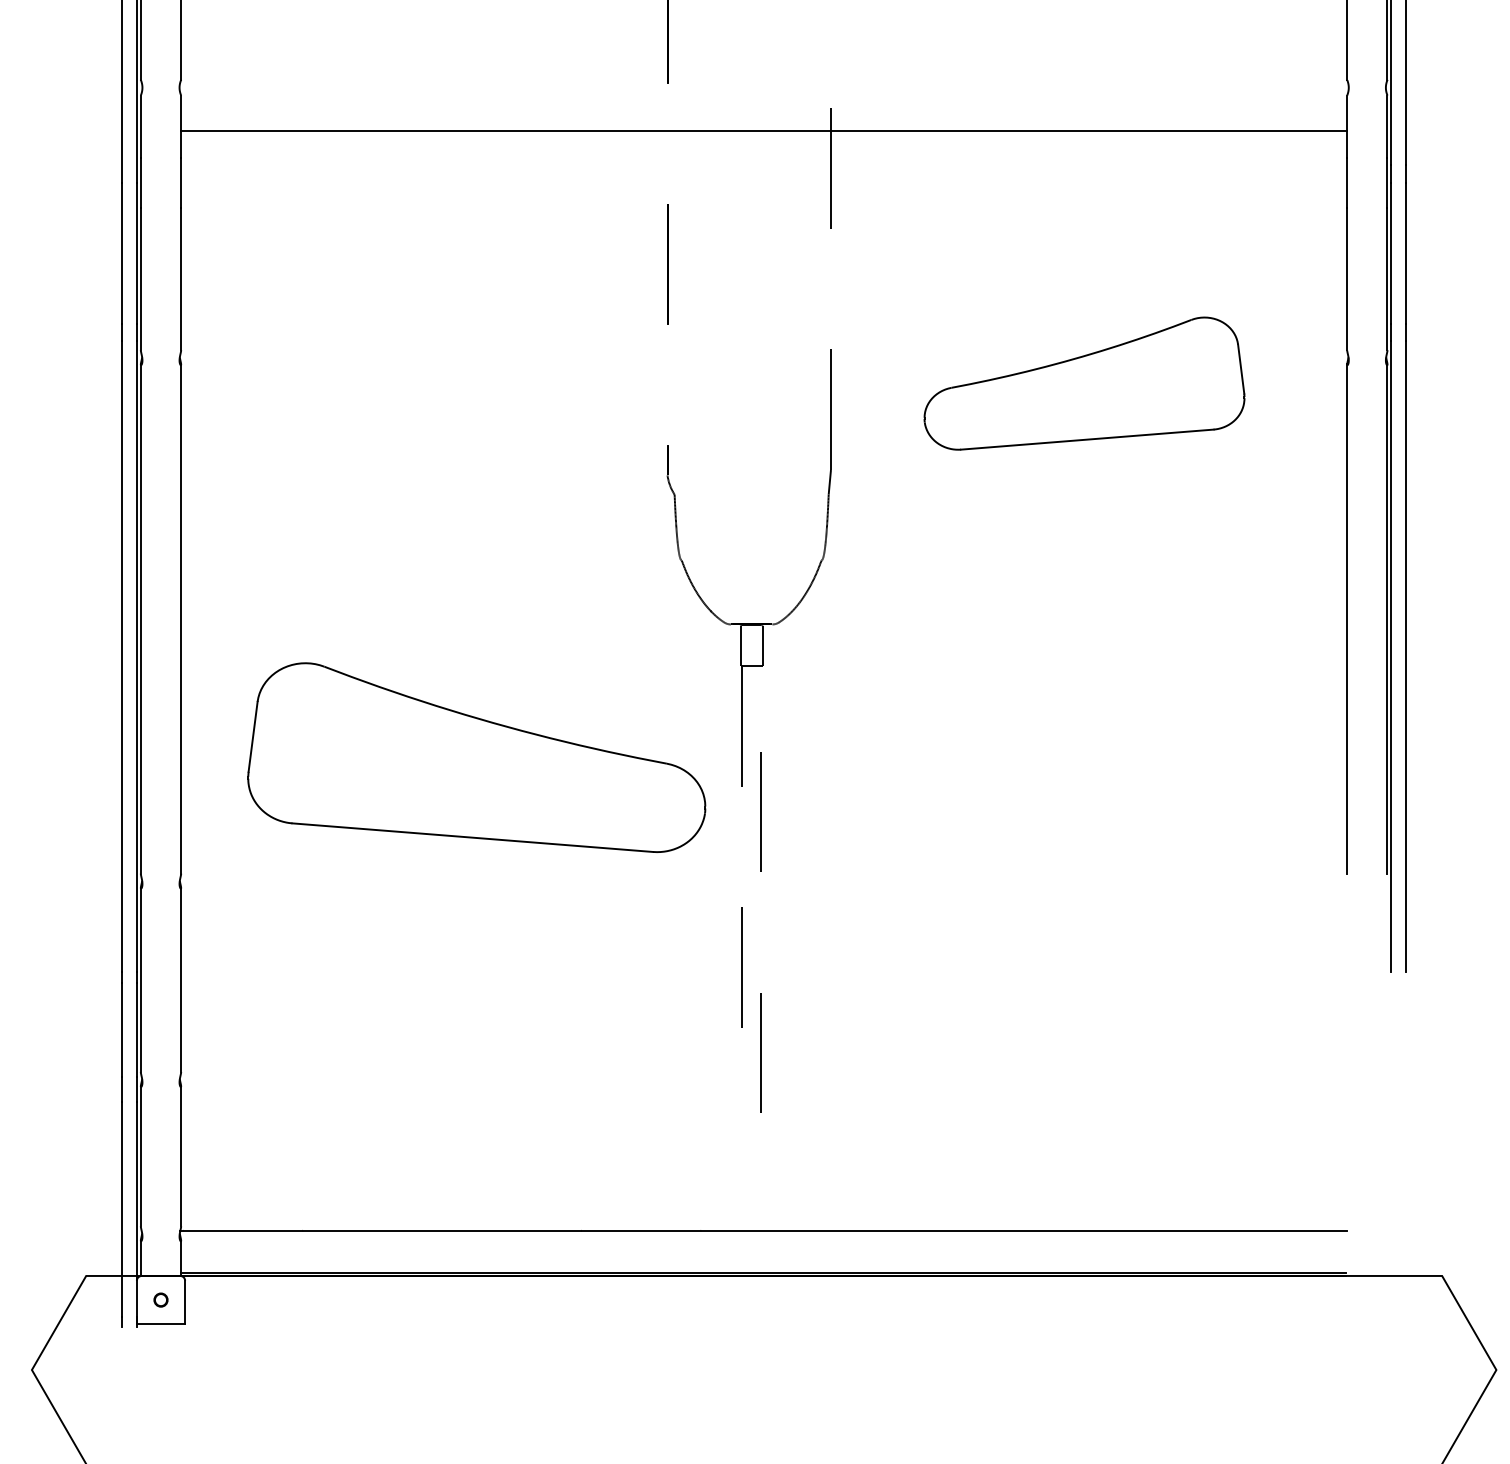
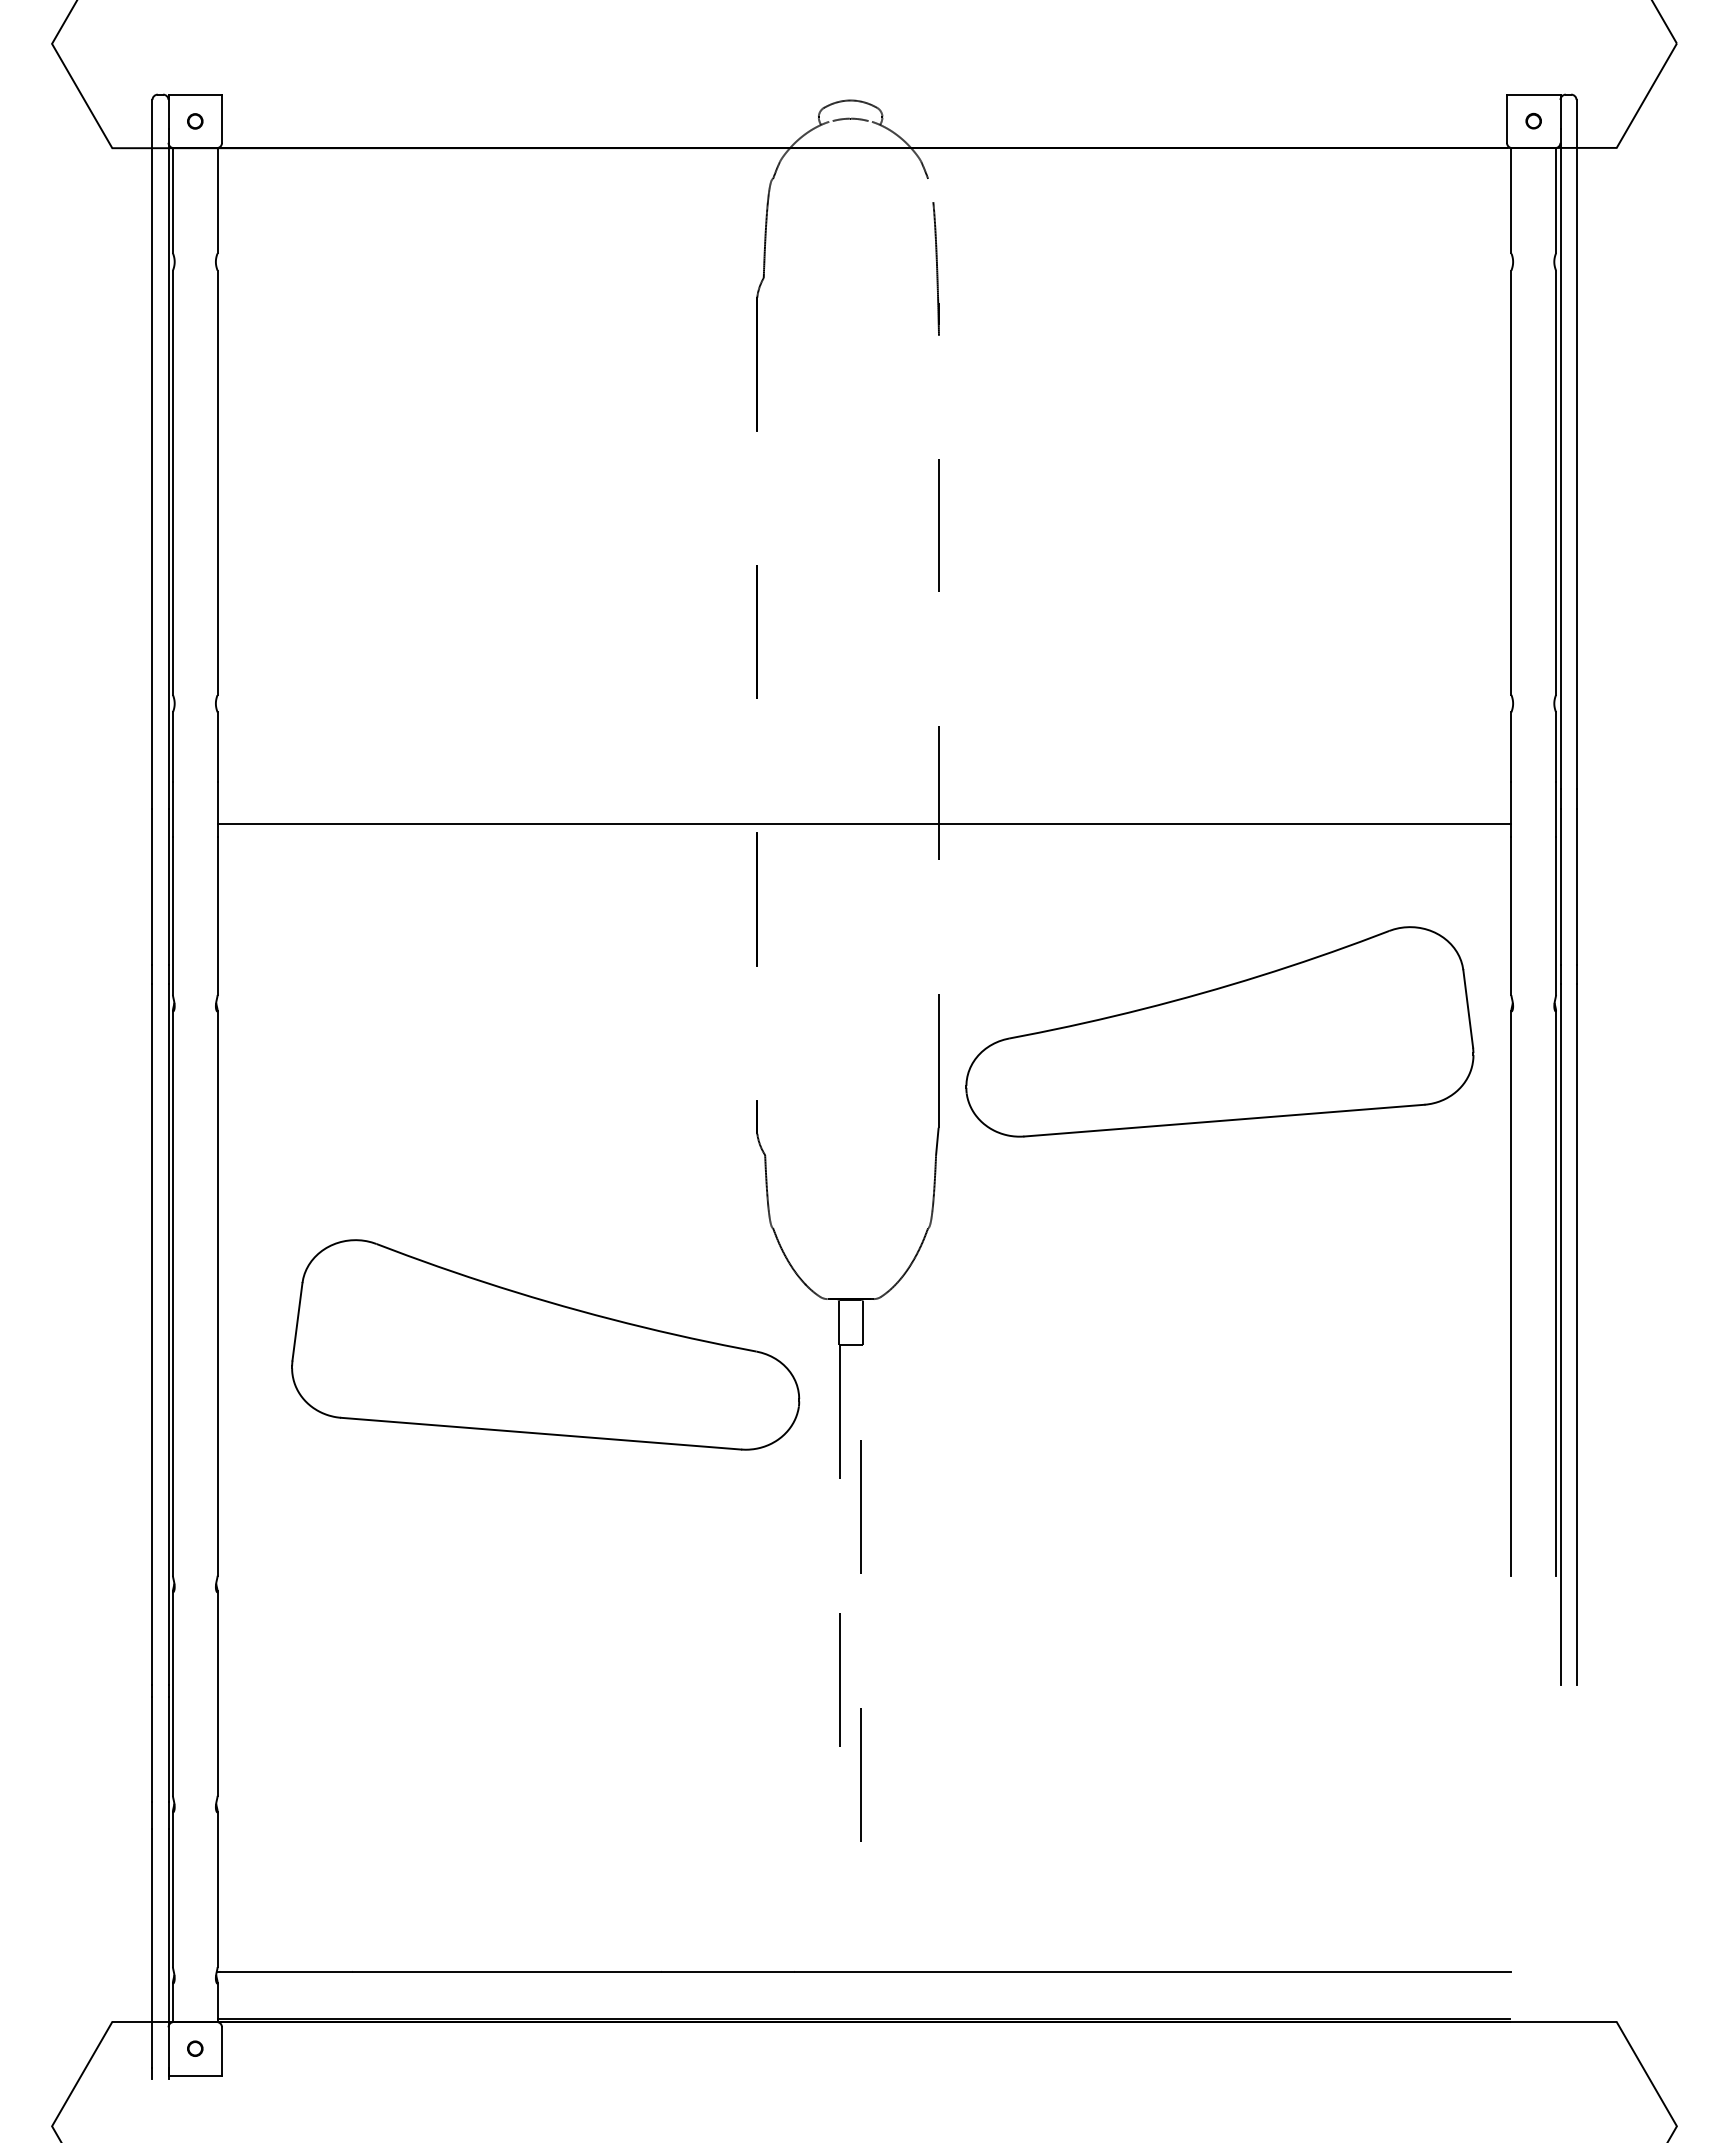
line: (764, 130) -> (864, 824), moved
part: (1084, 383) -> (1219, 1031), size x1.43
part: (476, 757) -> (545, 1344), moved

